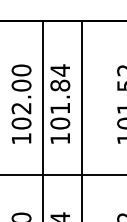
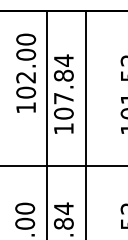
text: (21, 103) -> (26, 72), moved
text: (59, 108) -> (63, 98), 101.84 -> 107.84

